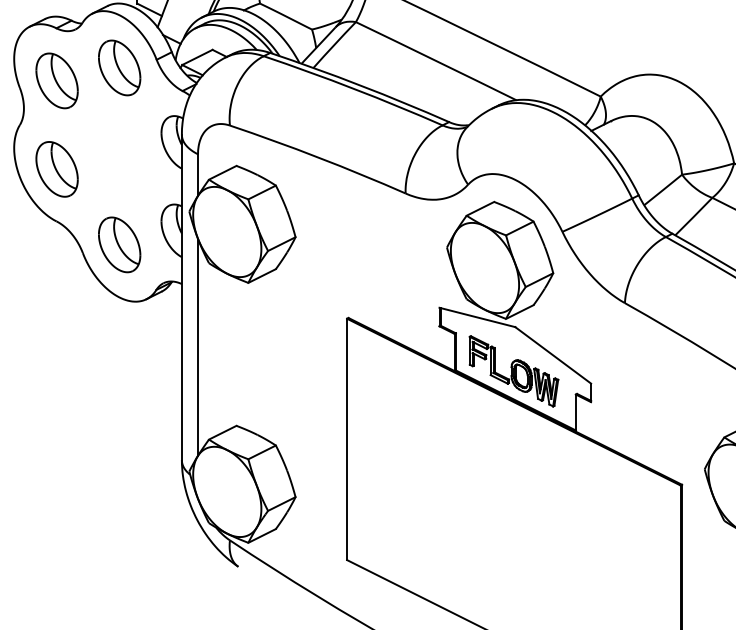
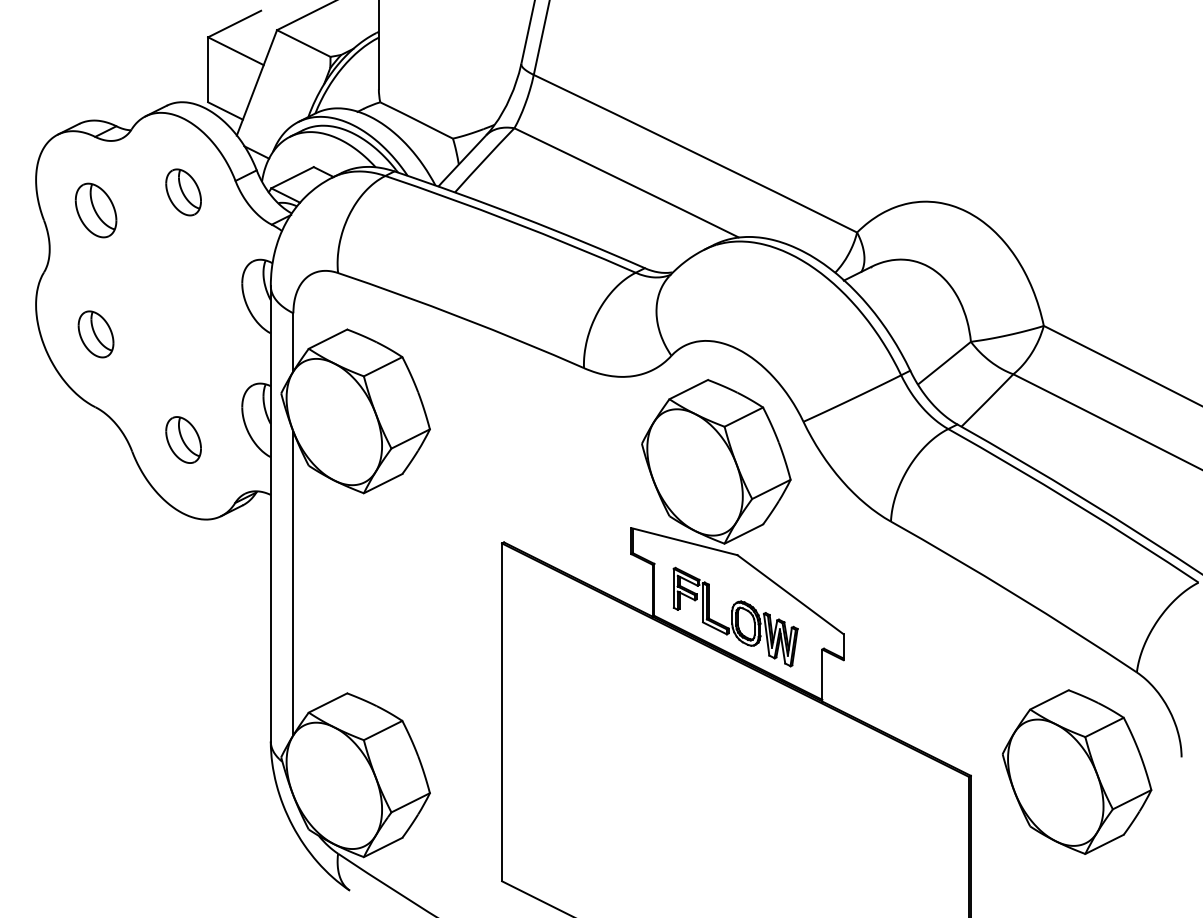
part: (119, 68) -> (183, 192), size x0.6
part: (56, 80) -> (95, 210), size x0.7
part: (56, 169) -> (95, 334), size x0.6
part: (119, 244) -> (183, 439), size x0.6

